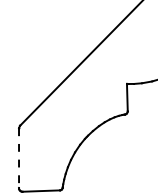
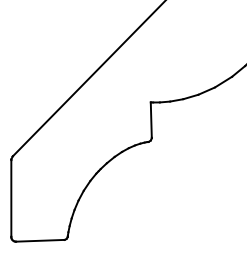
line: (19, 158) -> (11, 198), dashed -> solid

